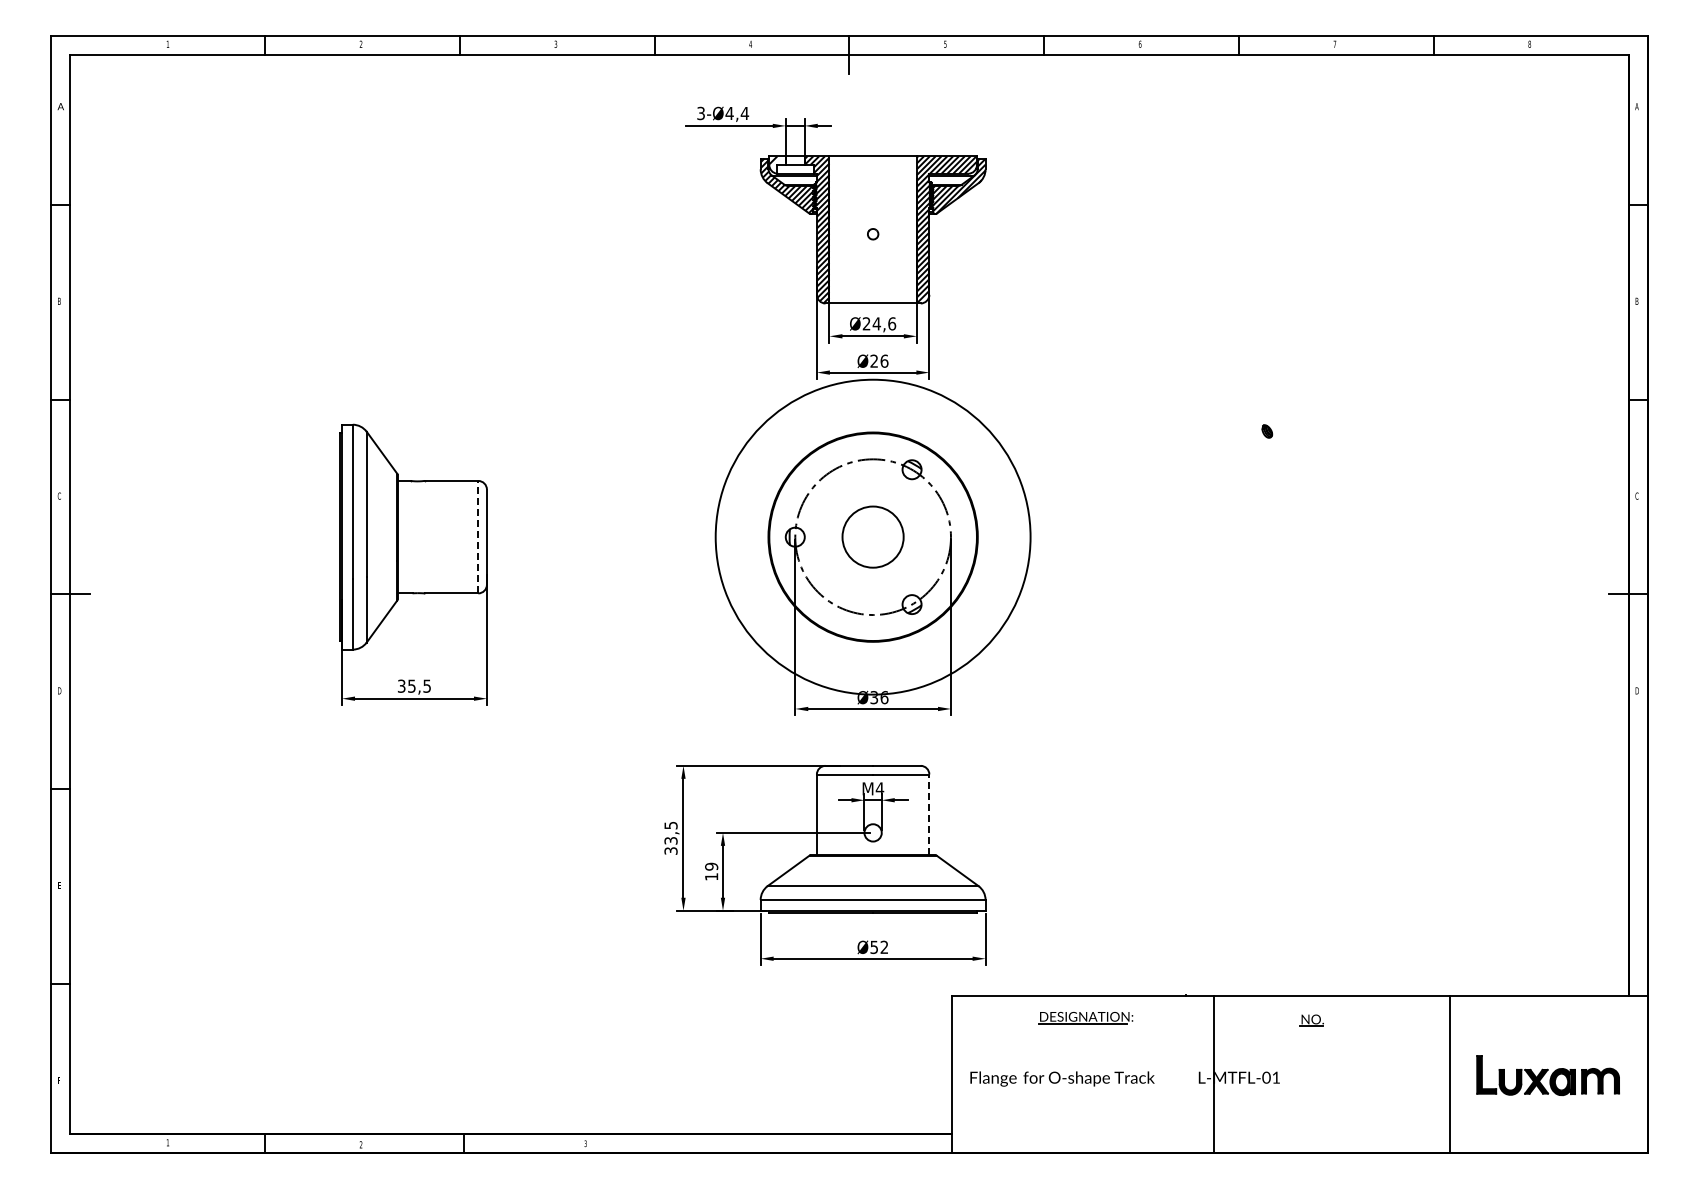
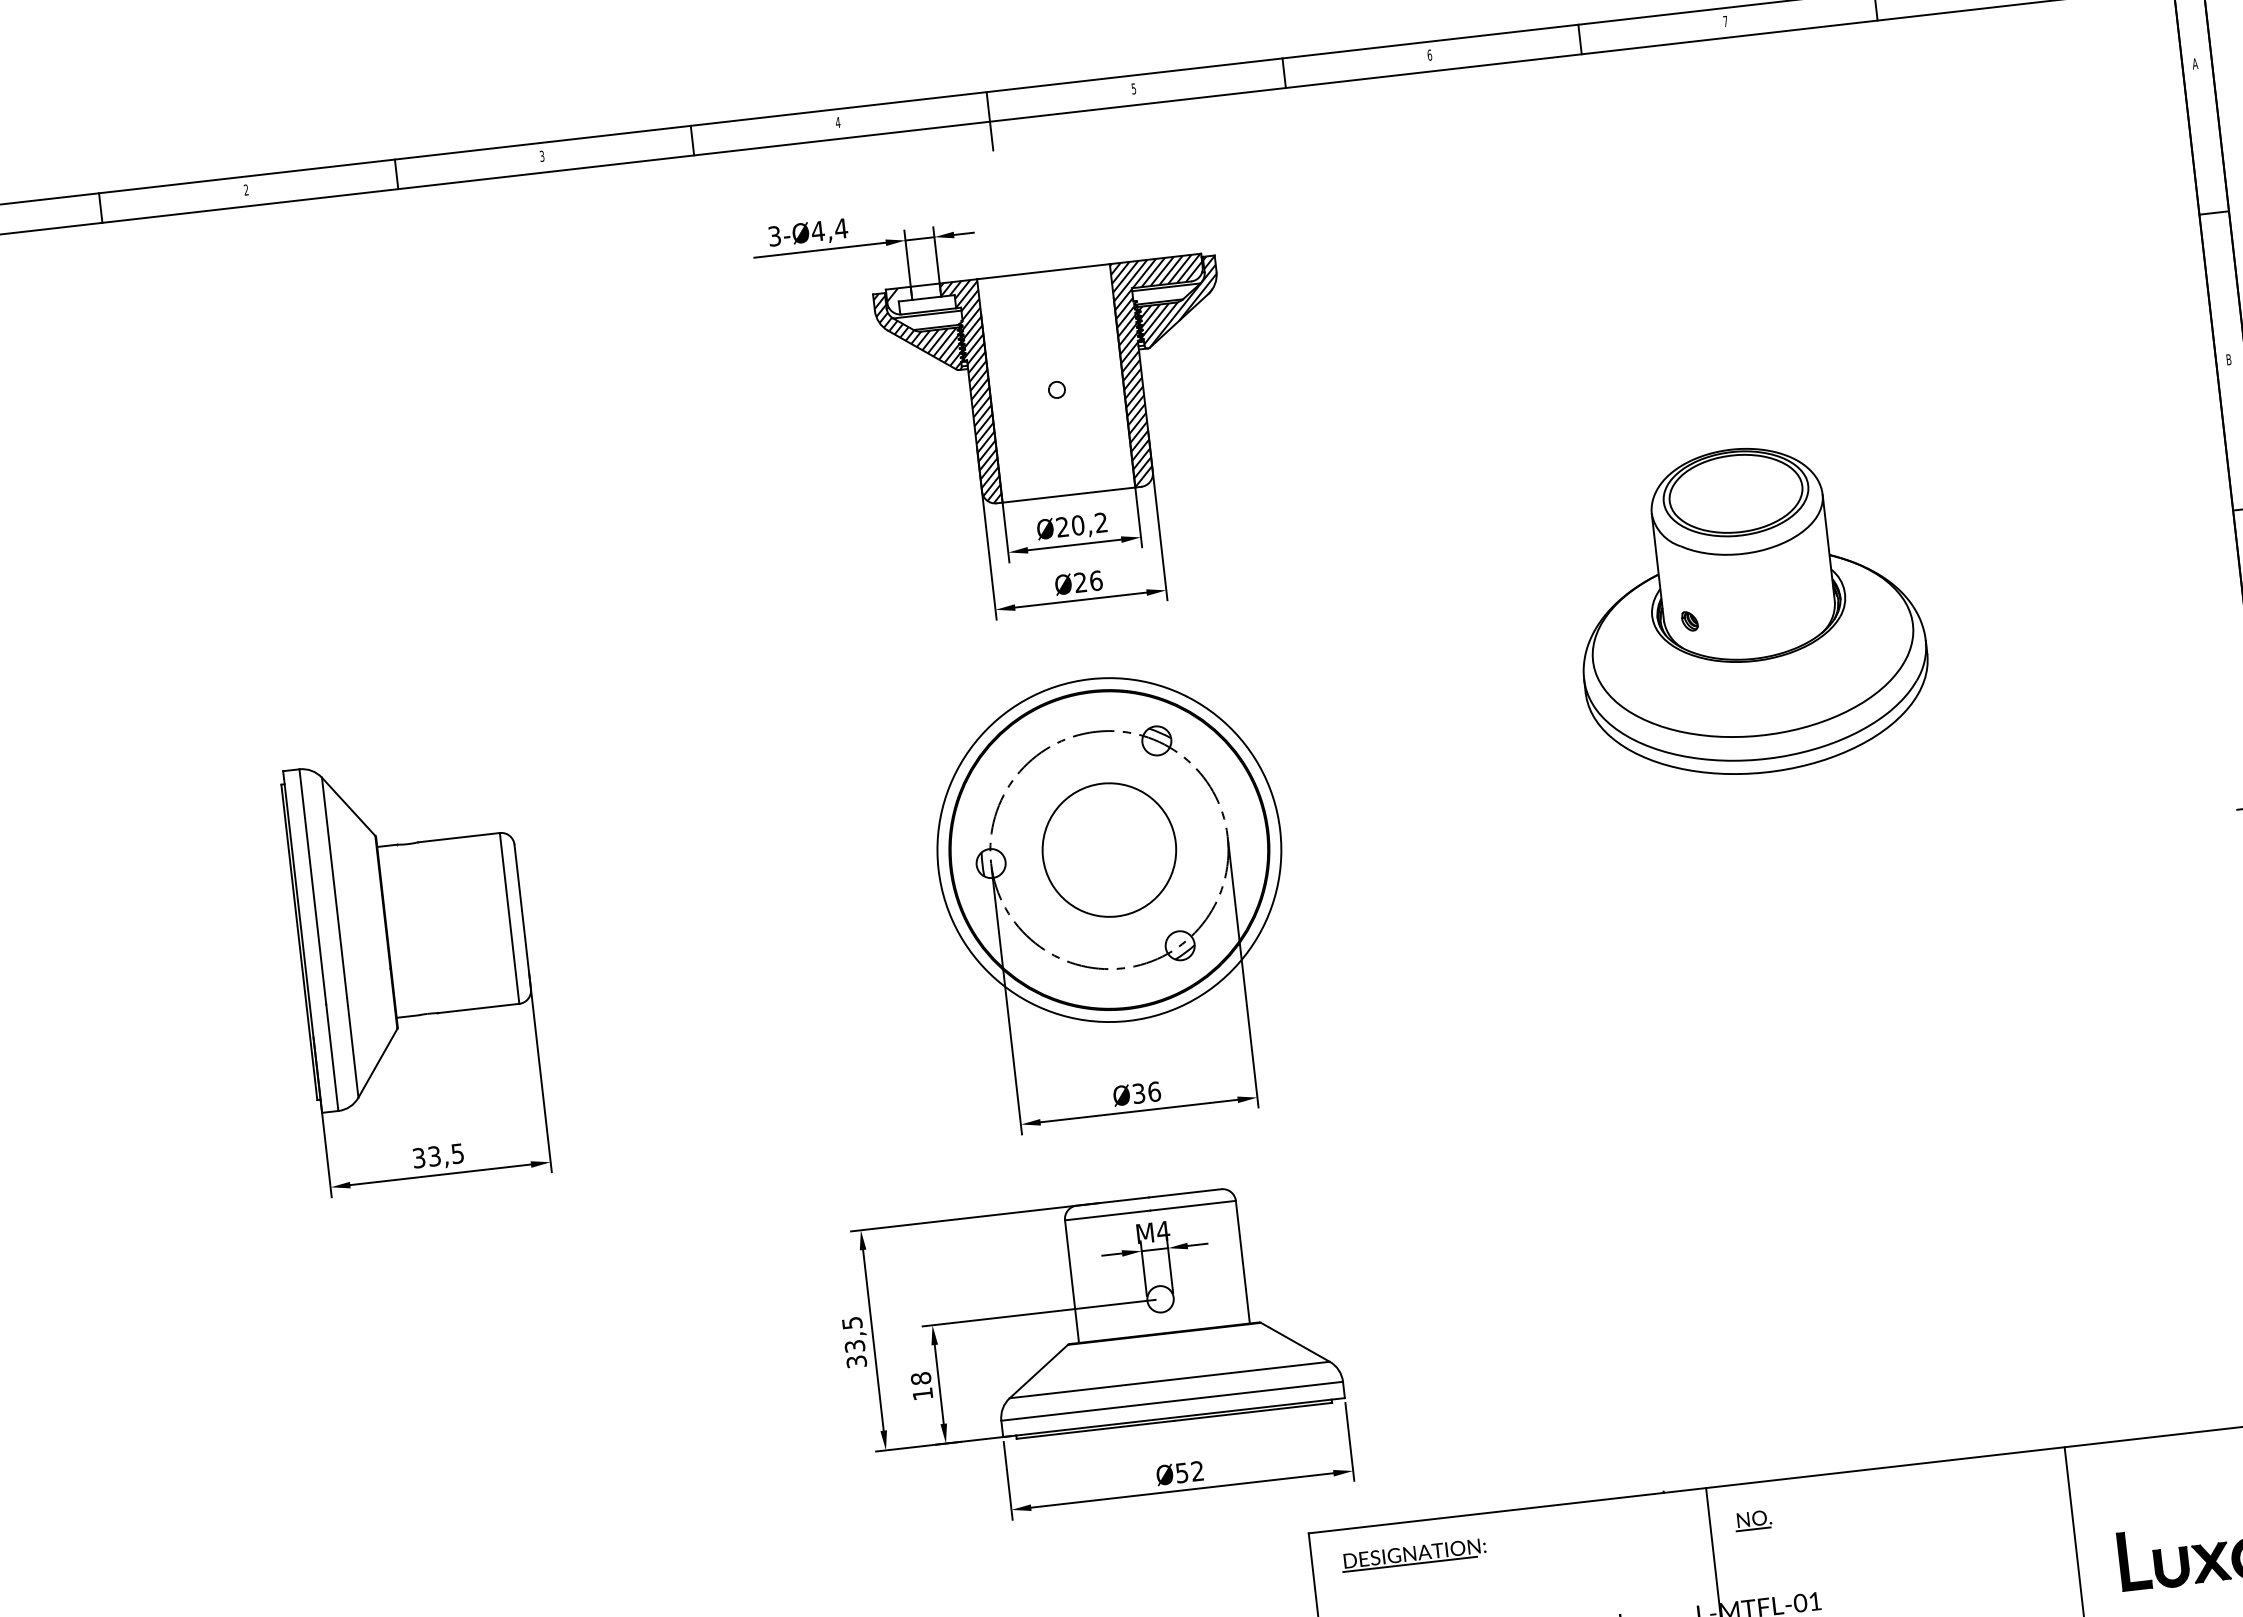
text: (884, 323) -> (1089, 523), Ø24,6 -> Ø20,2
part: (1306, 429) -> (1749, 611), added
line: (478, 536) -> (509, 917), dashed -> solid
circle: (872, 536) -> (1108, 849), size x0.71
circle: (872, 536) -> (1108, 849), size x1.43
text: (411, 685) -> (433, 1155), 35,5 -> 33,5
line: (929, 814) -> (1243, 1261), dashed -> solid
text: (711, 866) -> (920, 1378), 19 -> 18
part: (1085, 1018) -> (1413, 1556), moved
part: (1311, 1020) -> (1752, 1520), moved

